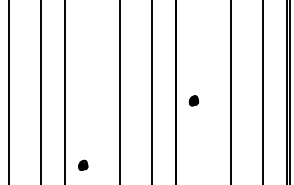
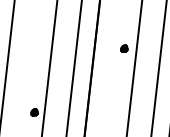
part: (193, 100) -> (124, 48), moved
part: (83, 164) -> (34, 111), moved

